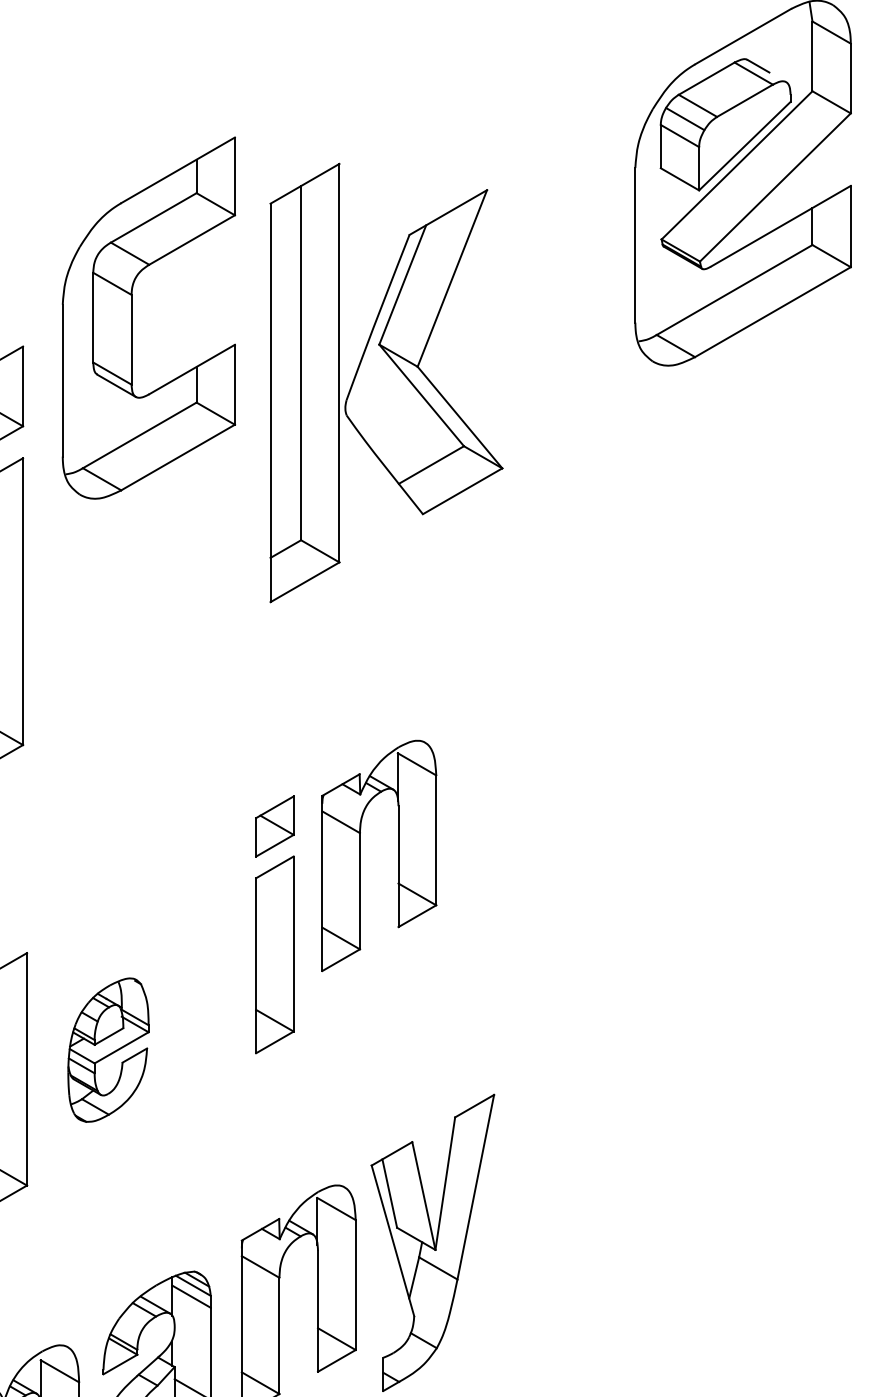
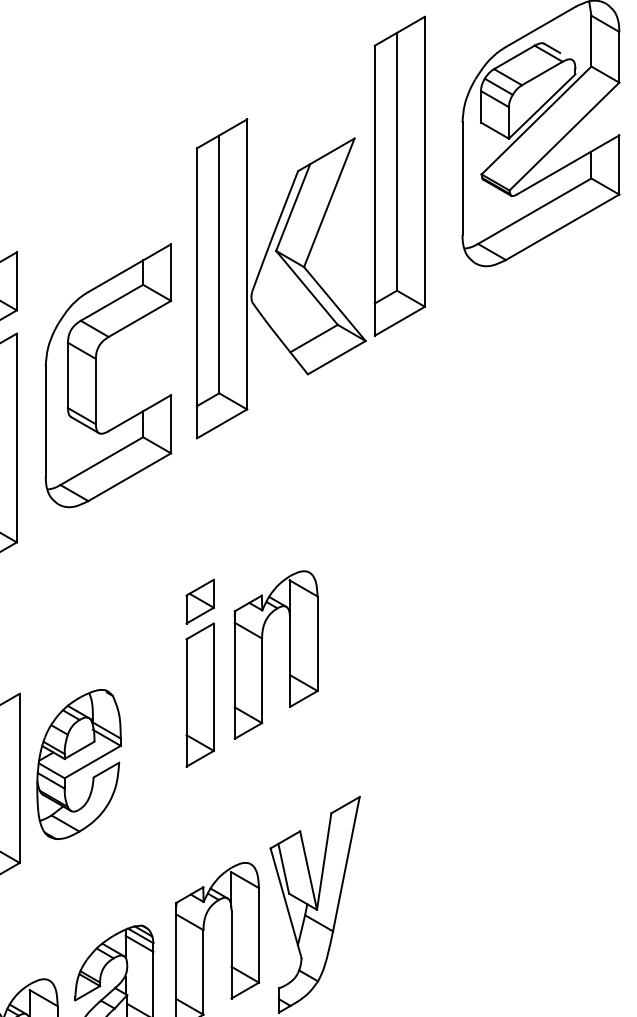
part: (548, 242) -> (399, 176), added
part: (132, 317) -> (96, 375), moved
part: (360, 855) -> (262, 654), moved
part: (108, 1049) -> (79, 763), size x1.43

